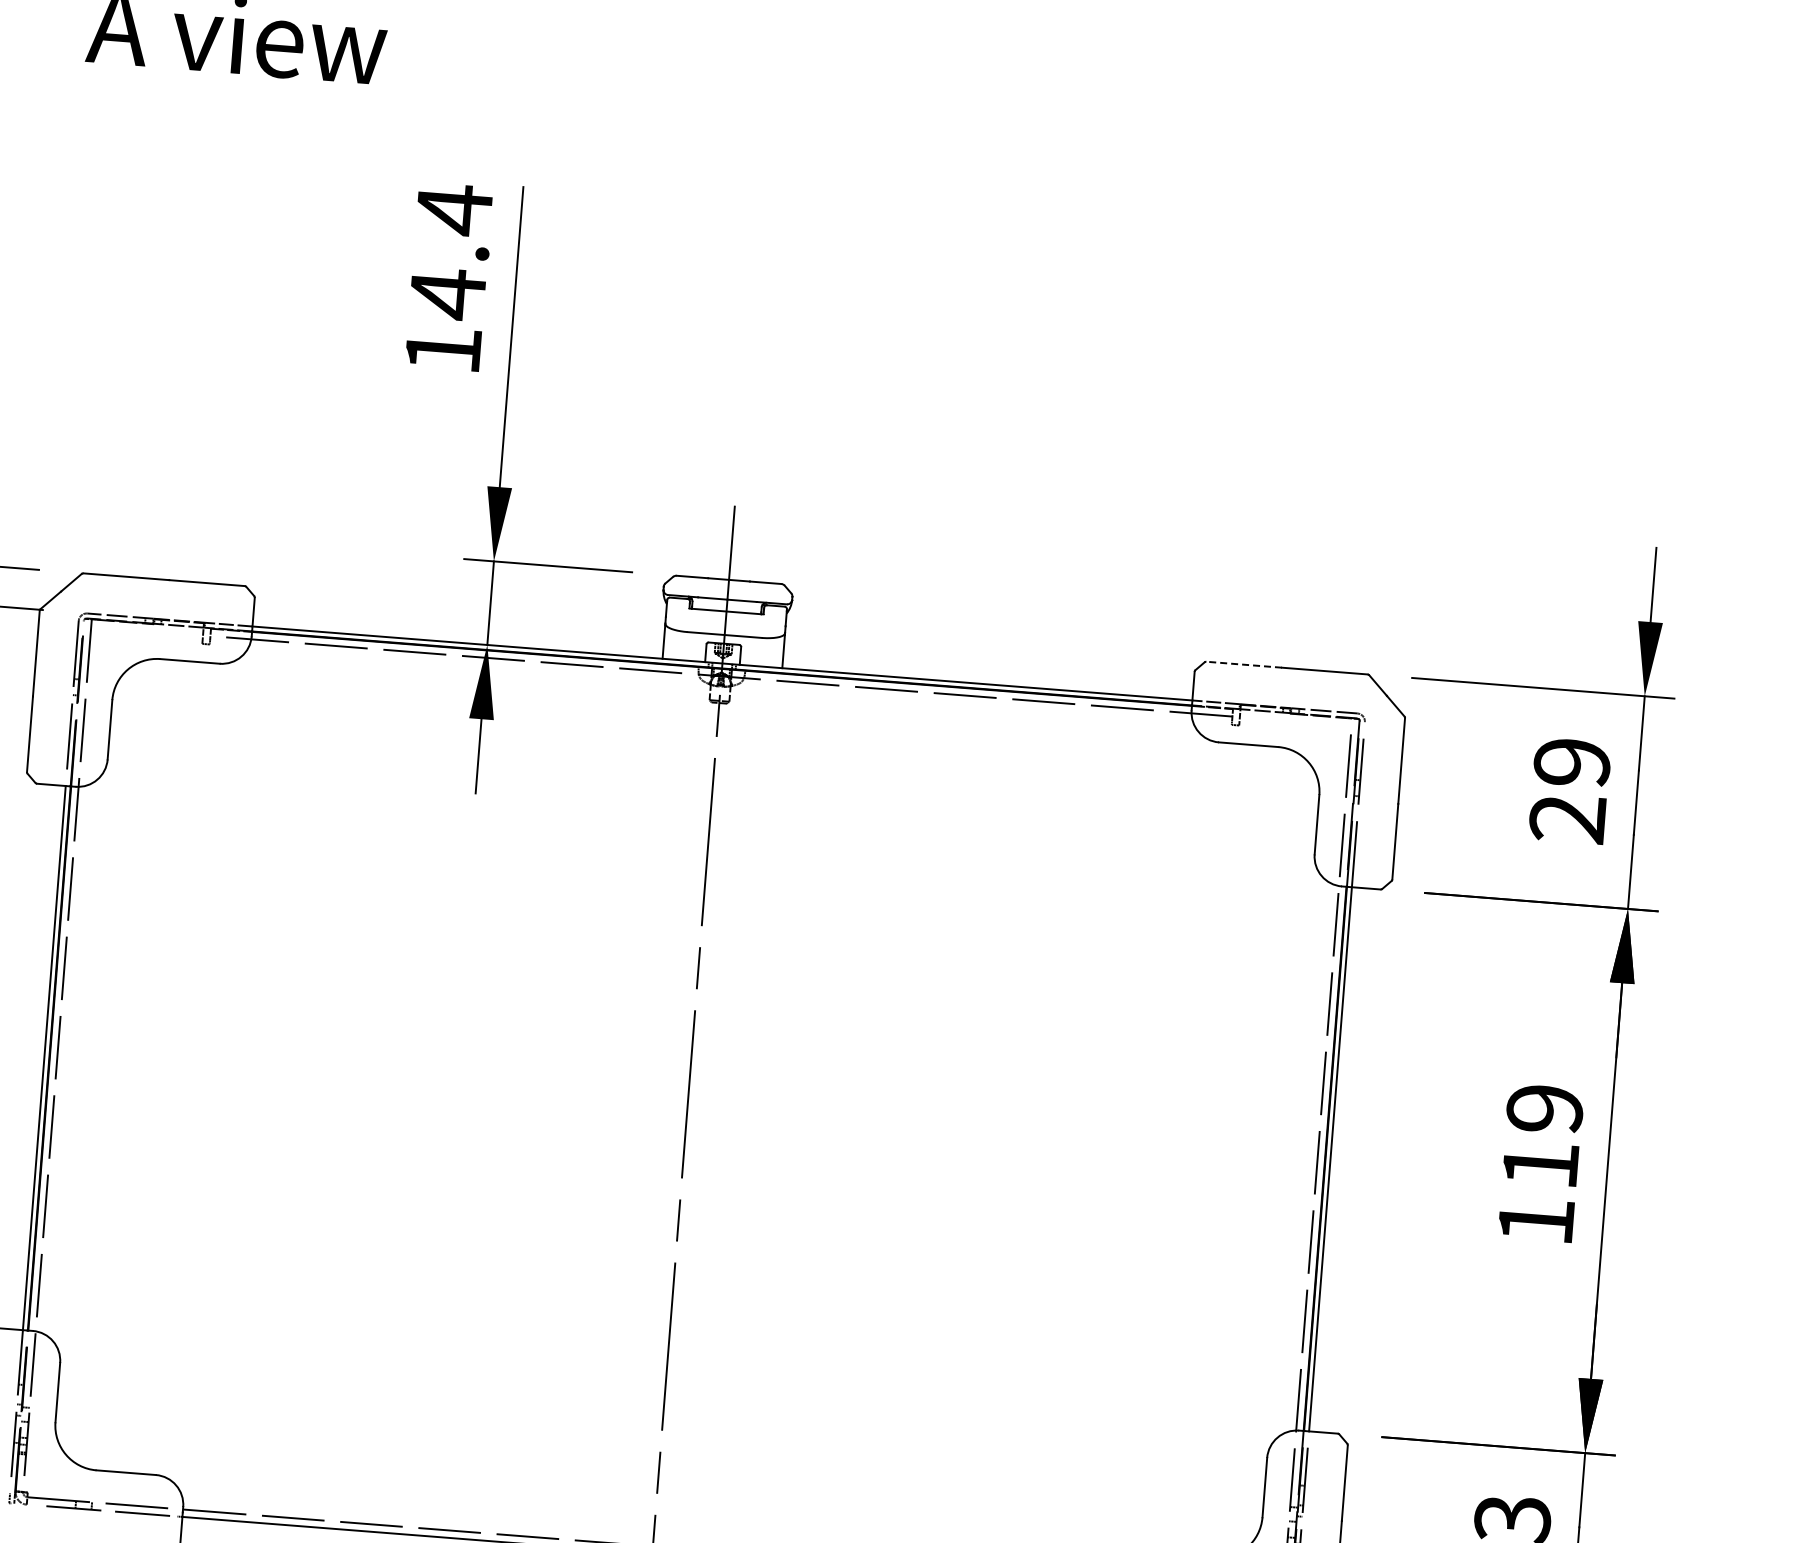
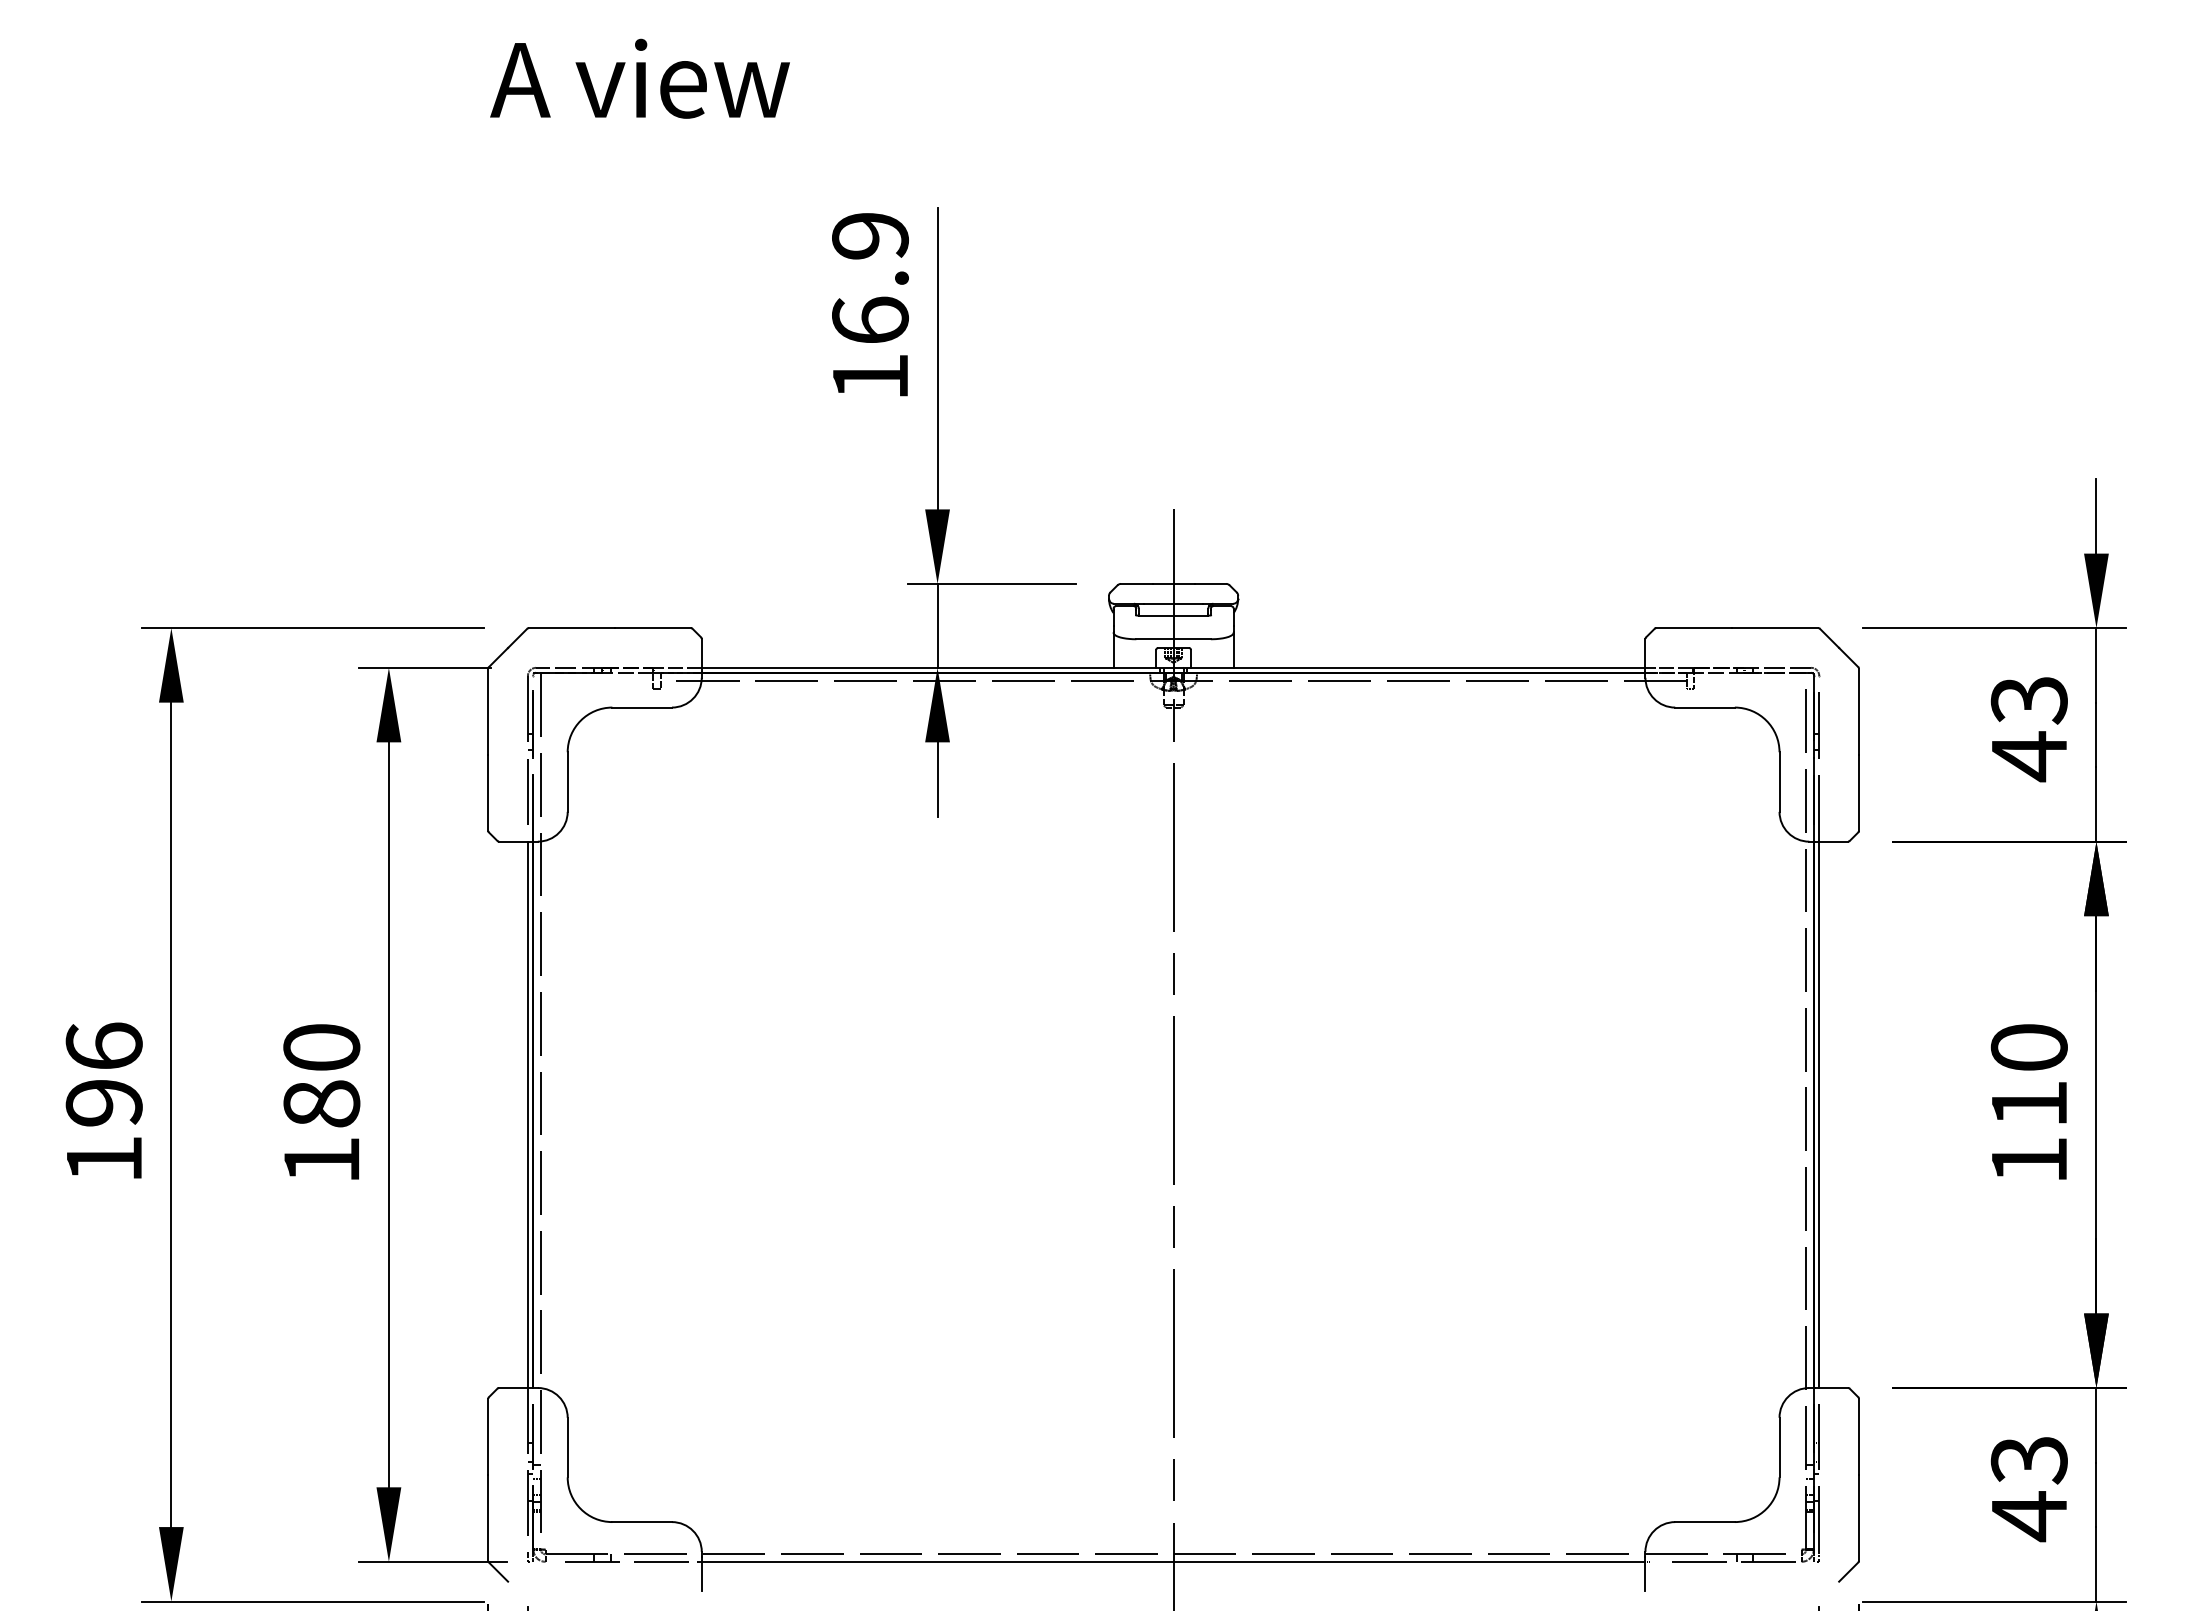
text: (451, 251) -> (870, 278), 14.4 -> 16.9
line: (1244, 665) -> (1694, 628), dashed -> solid
text: (1569, 791) -> (2028, 729), 29 -> 43
text: (1544, 1108) -> (2028, 1047), 119 -> 110

